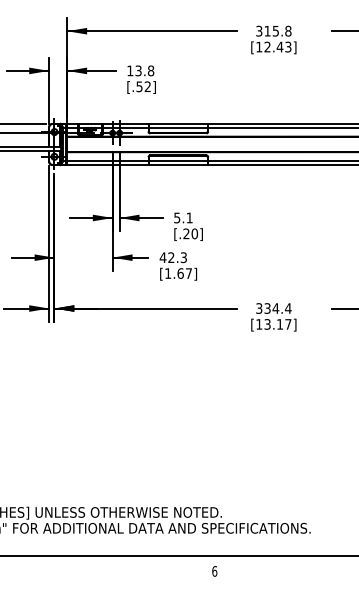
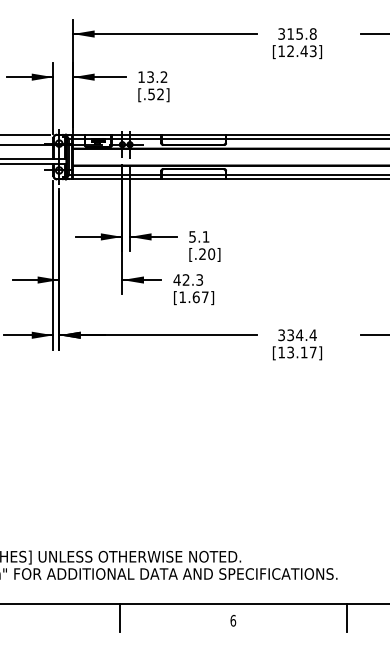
text: (150, 70) -> (163, 76), 13.8 -> 13.2
line: (110, 568) -> (120, 617), added
line: (319, 568) -> (347, 617), added

